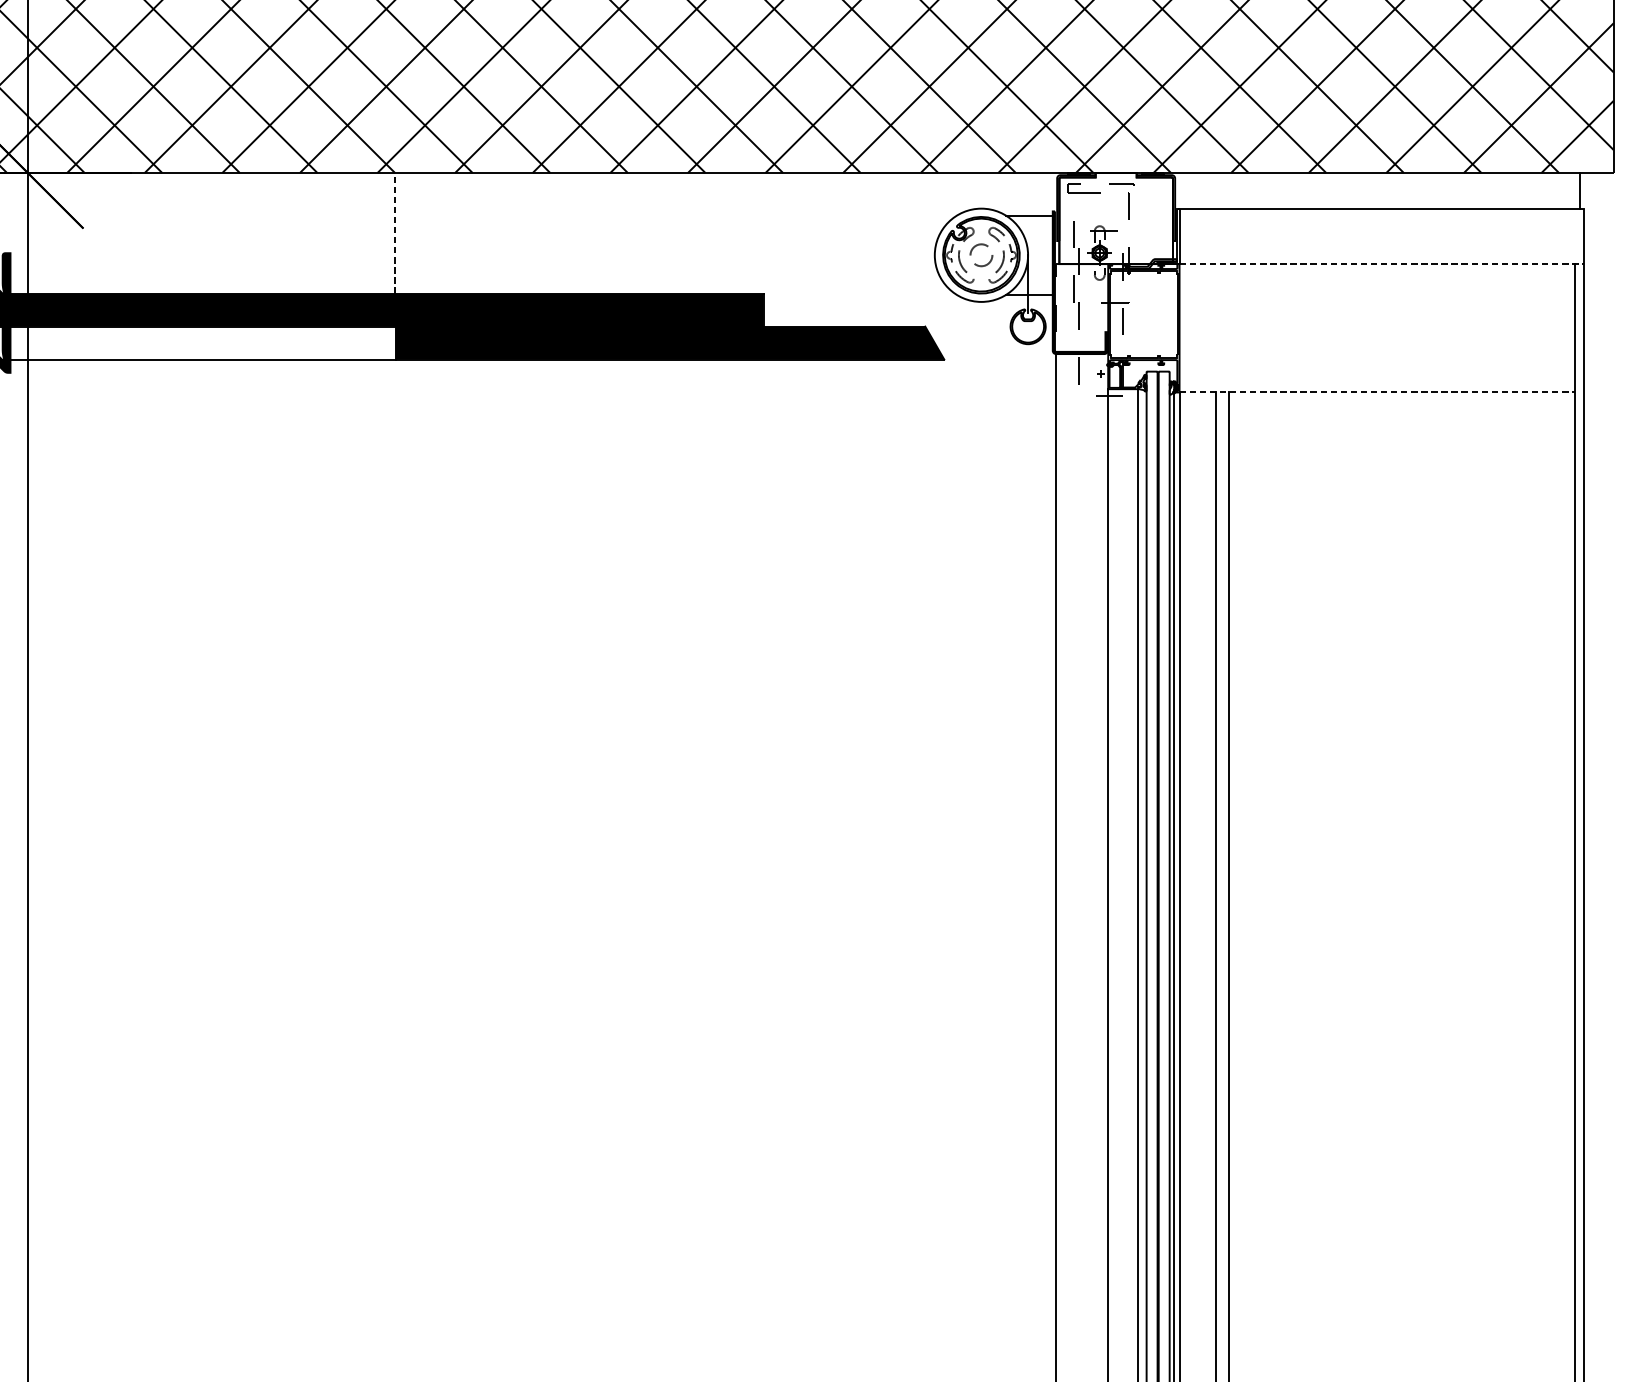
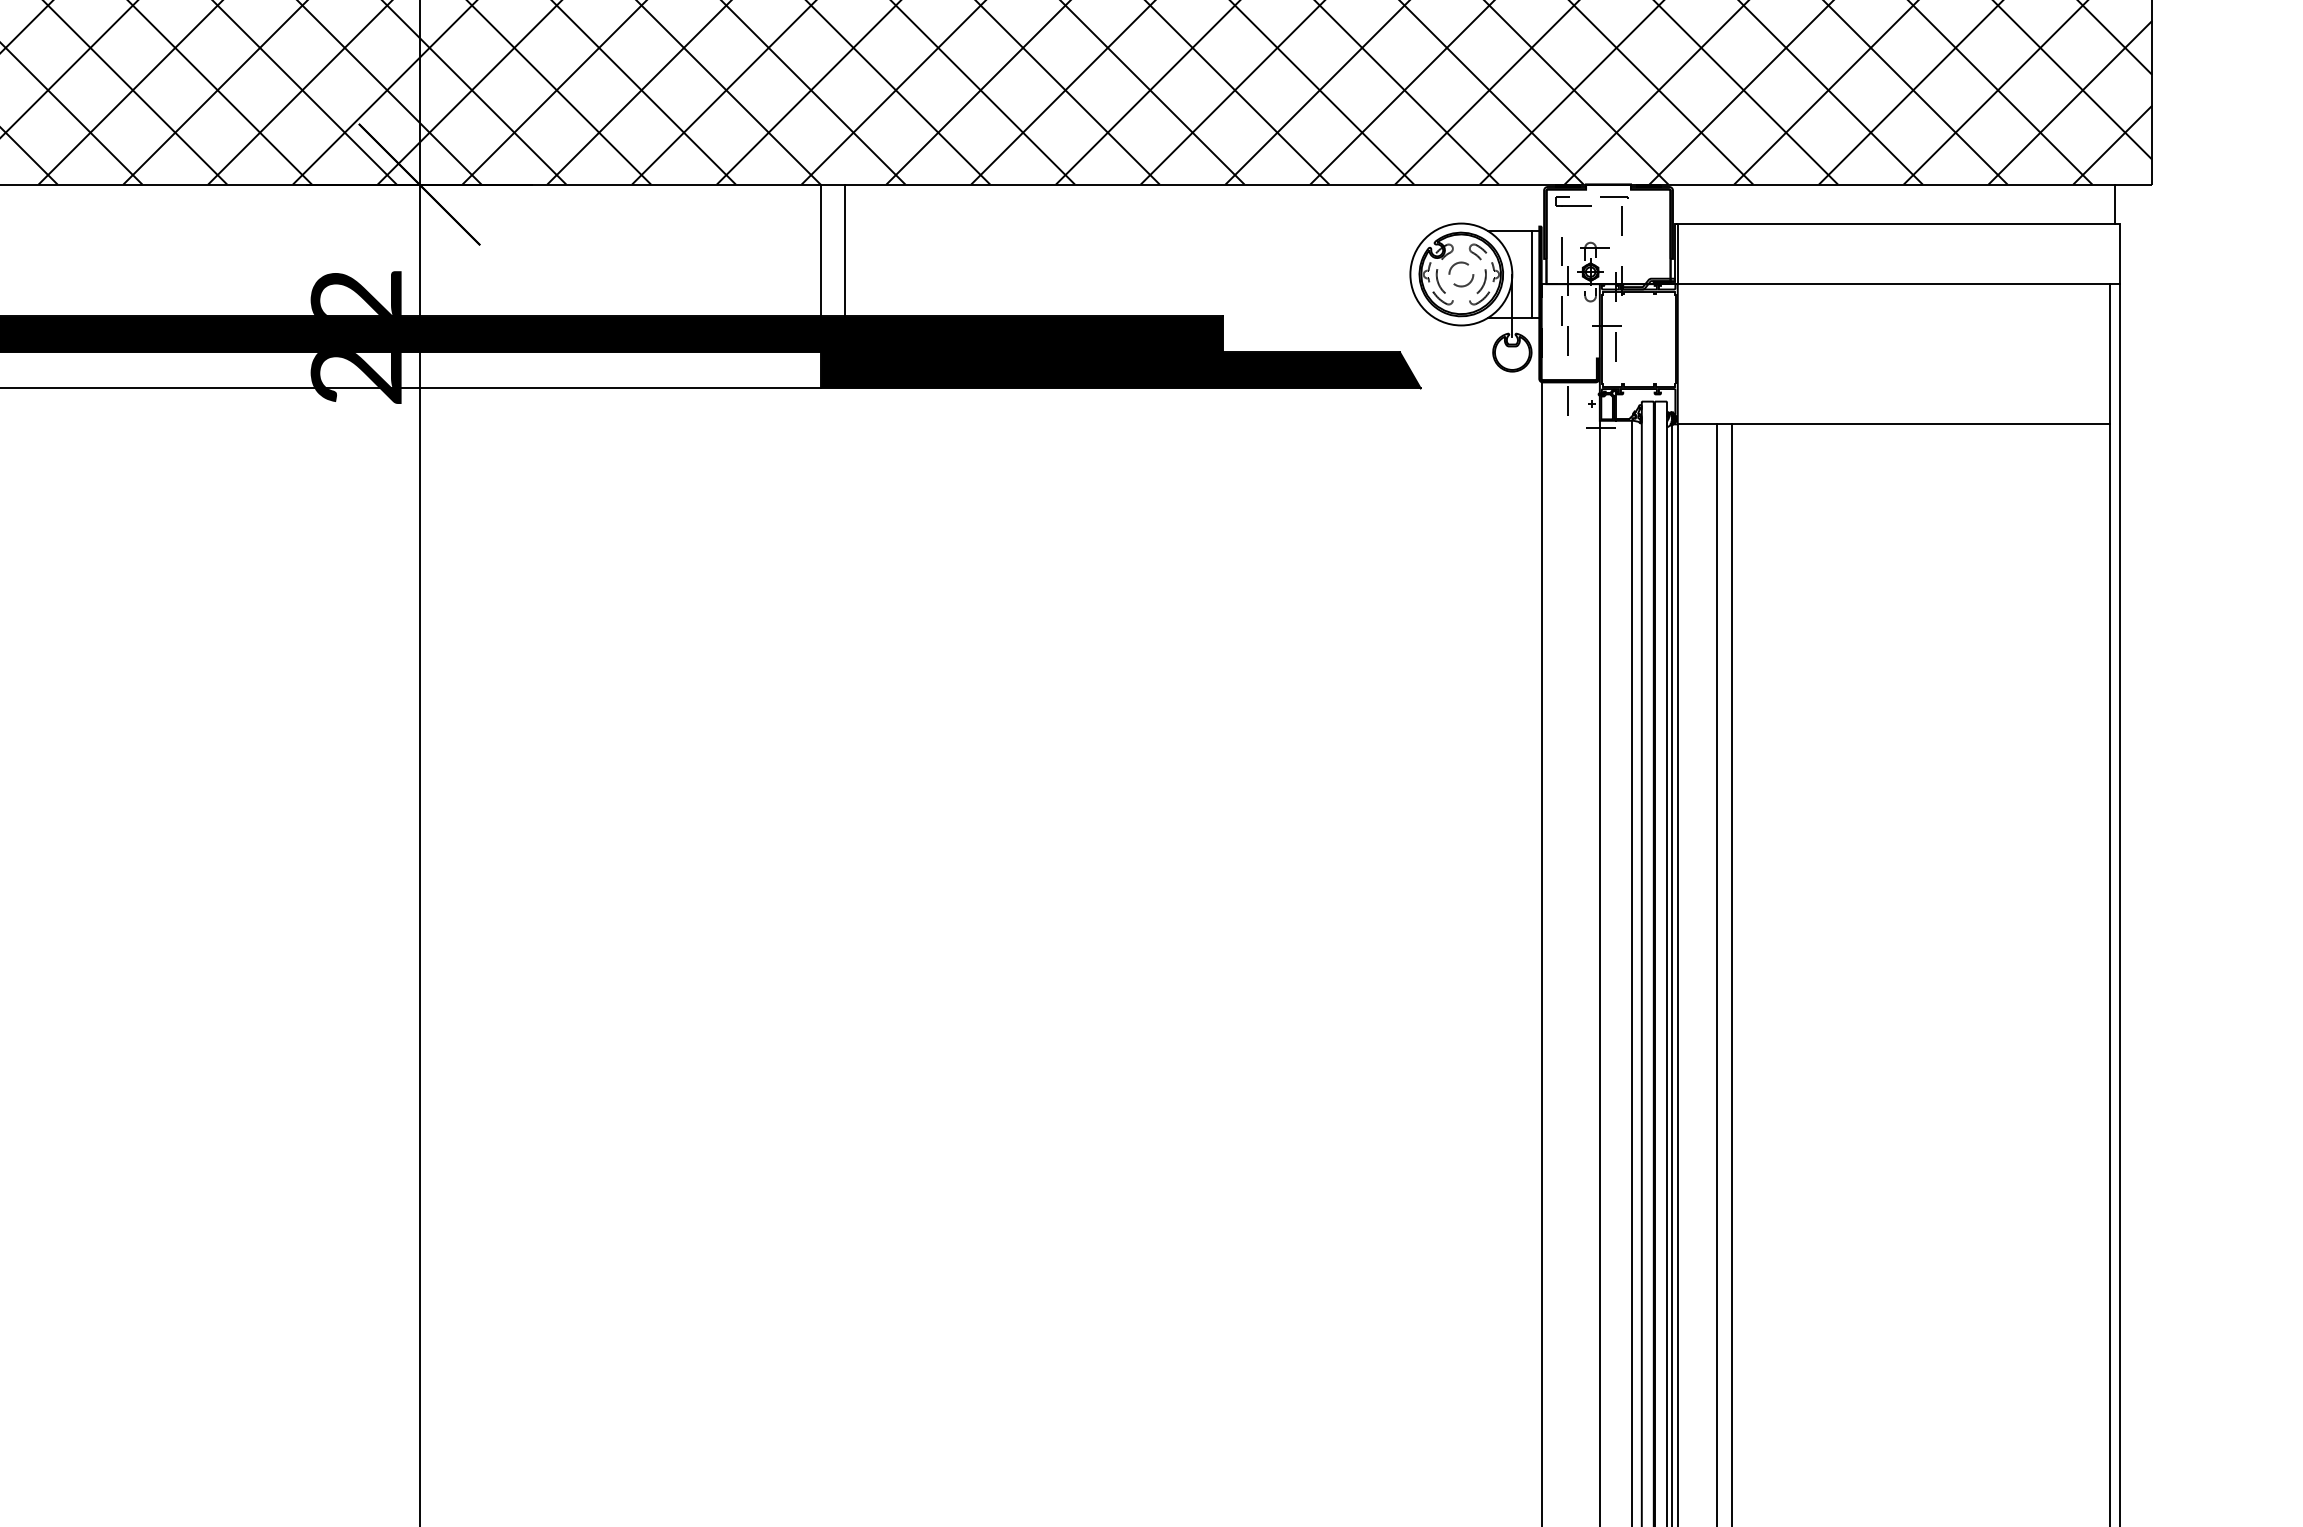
line: (394, 233) -> (820, 250), dashed -> solid
line: (416, 233) -> (844, 250), added
line: (1046, 255) -> (1532, 274), added
line: (1382, 264) -> (1899, 284), dashed -> solid
line: (1376, 392) -> (1893, 424), dashed -> solid

